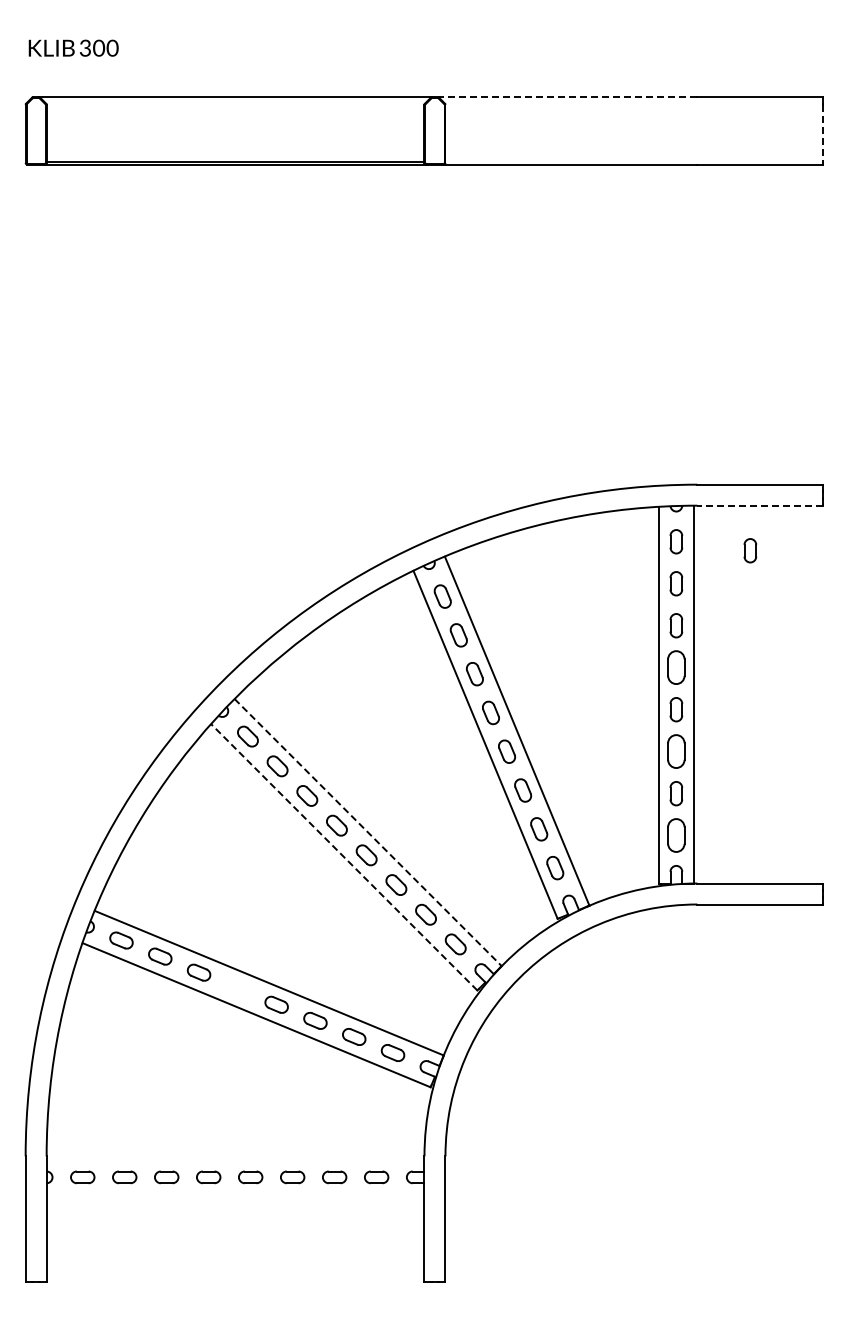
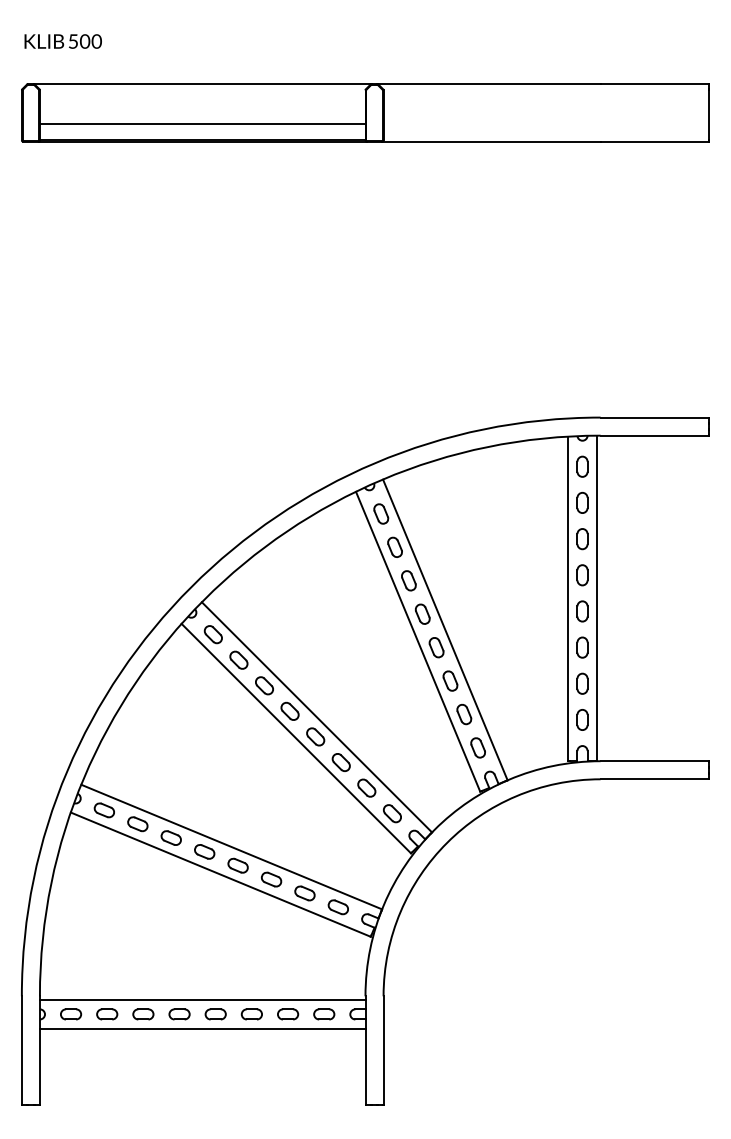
text: (84, 47) -> (72, 40), 300 -> 500
line: (567, 97) -> (488, 83), dashed -> solid
line: (823, 134) -> (709, 115), dashed -> solid
line: (235, 144) -> (202, 124), added
line: (760, 505) -> (654, 435), dashed -> solid
part: (750, 550) -> (646, 474), removed
part: (676, 667) -> (582, 575), size x0.71
part: (676, 751) -> (582, 647), size x0.71
line: (368, 832) -> (317, 717), dashed -> solid
part: (676, 835) -> (582, 719), size x0.71
line: (343, 856) -> (295, 737), dashed -> solid
part: (237, 988) -> (204, 851), added
line: (235, 1160) -> (202, 999), added
line: (235, 1194) -> (202, 1029), added

